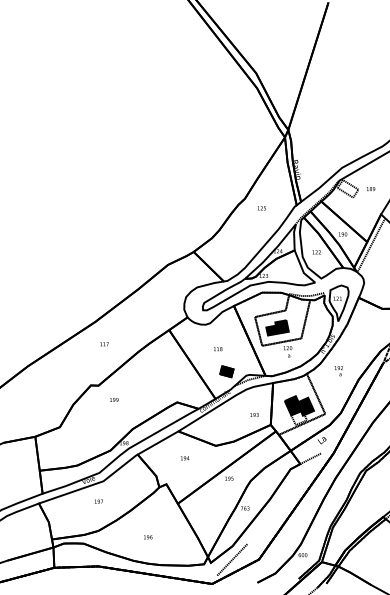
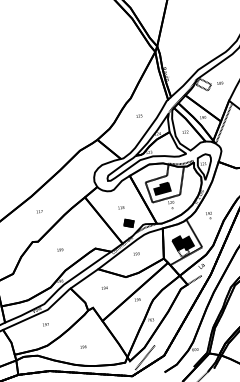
text: (261, 208) -> (139, 116), moved
text: (114, 399) -> (60, 249), moved
text: (254, 414) -> (136, 253), moved

